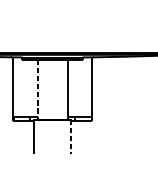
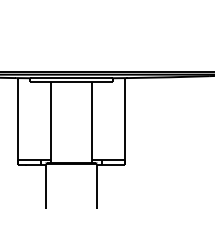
line: (37, 89) -> (50, 122), dashed -> solid
line: (70, 136) -> (96, 186), dashed -> solid

